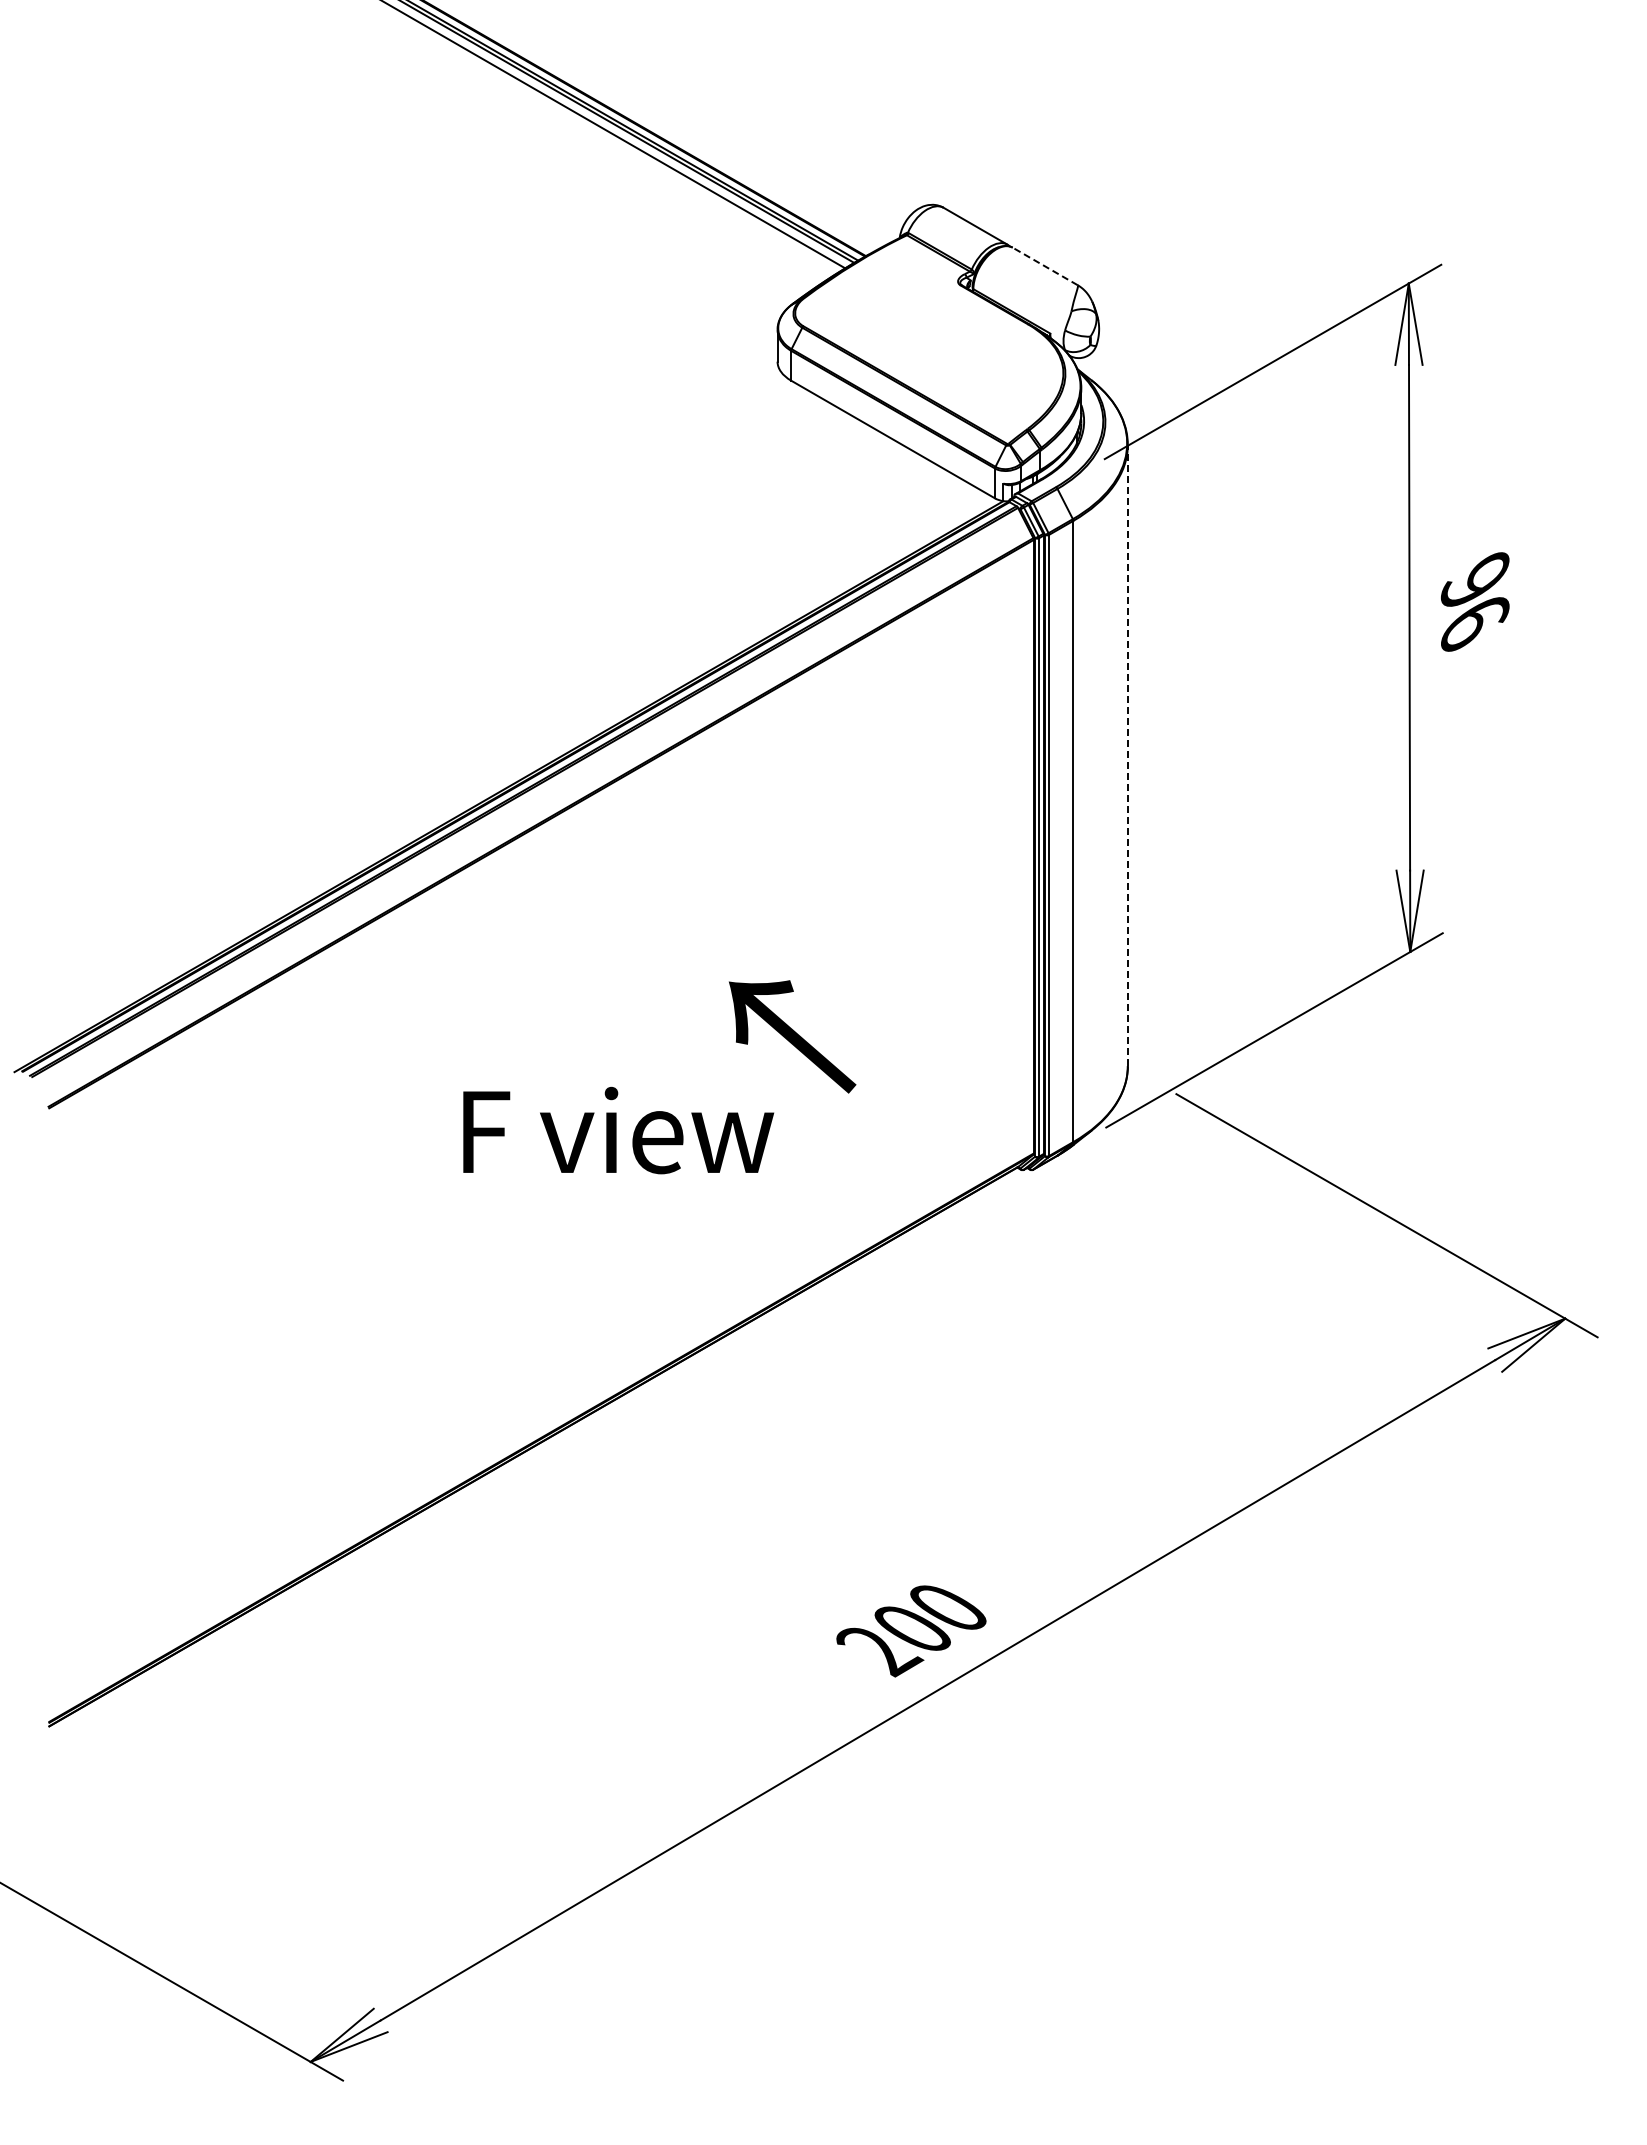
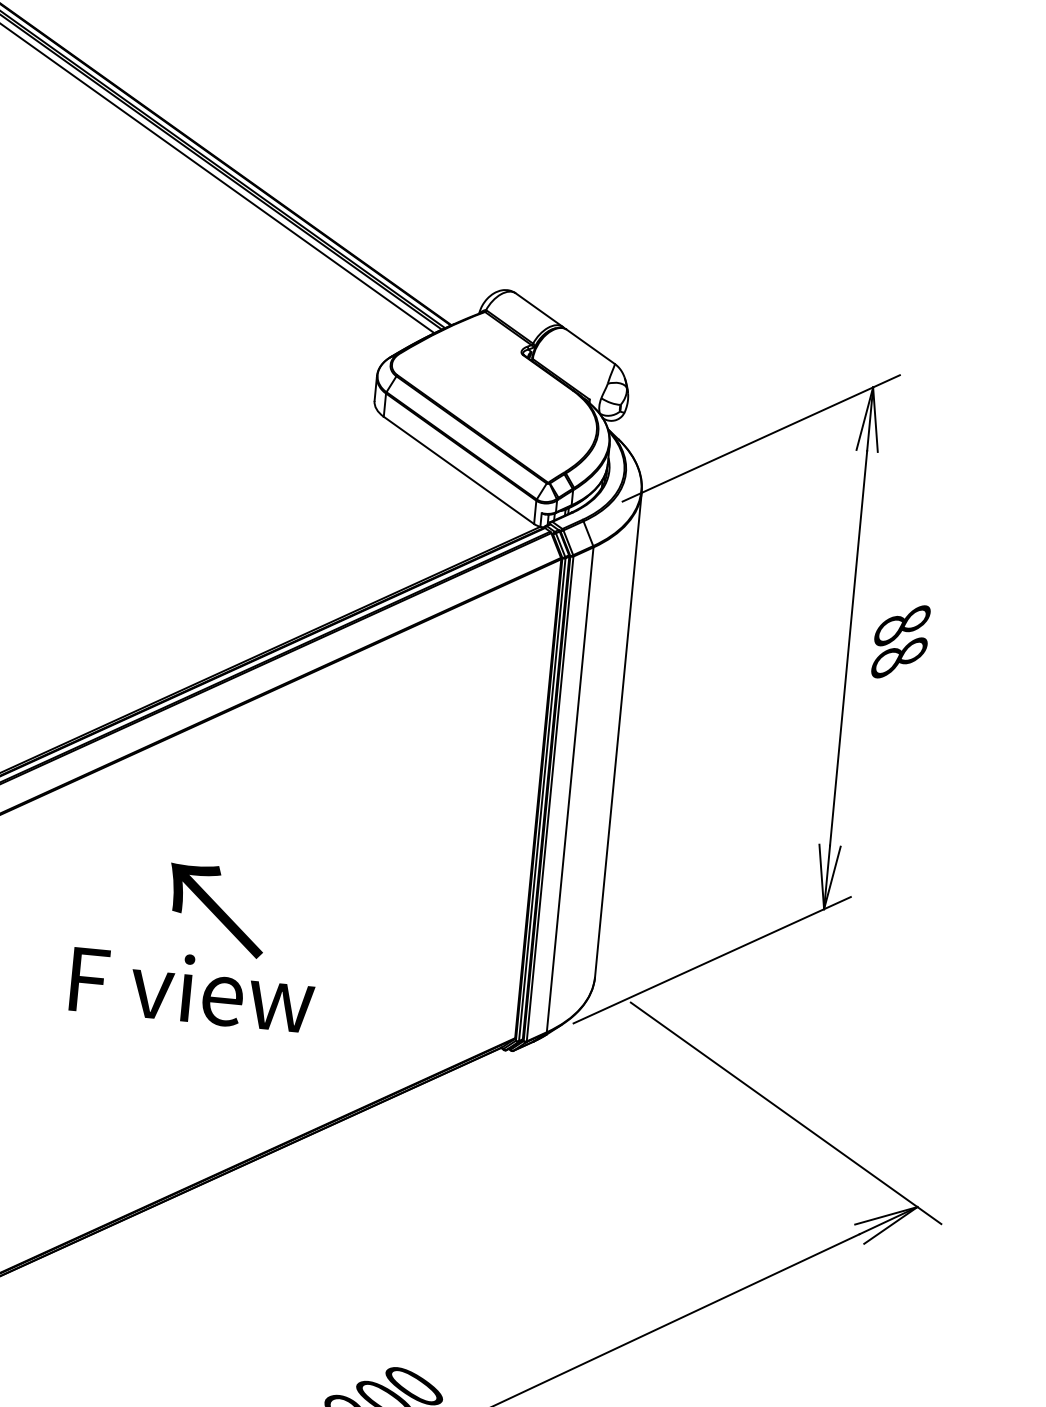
line: (1045, 266) -> (590, 346), dashed -> solid
text: (1474, 602) -> (900, 641), 96 -> 88
line: (1127, 755) -> (618, 734), dashed -> solid
text: (792, 1036) -> (216, 910), moved

